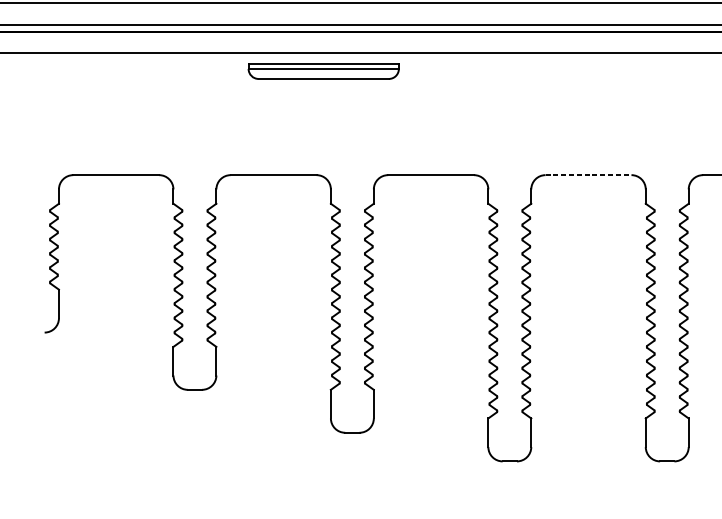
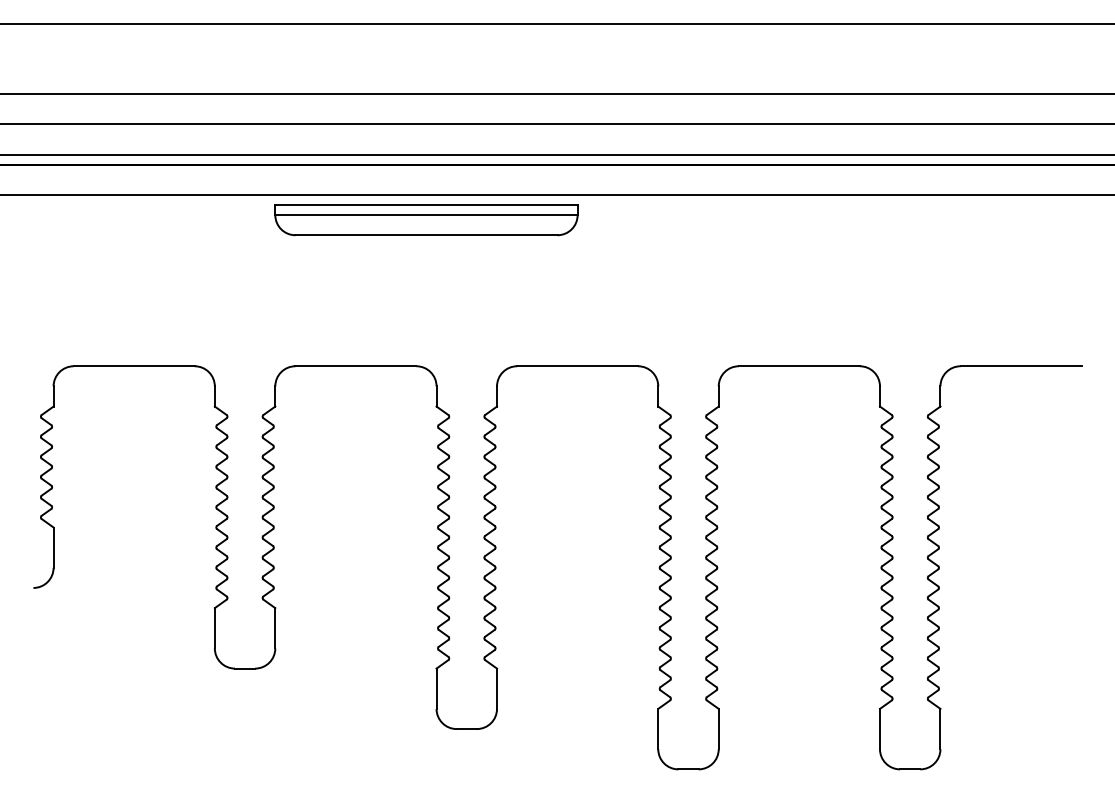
part: (323, 71) -> (426, 220), size x1.43
line: (588, 175) -> (799, 366), dashed -> solid

